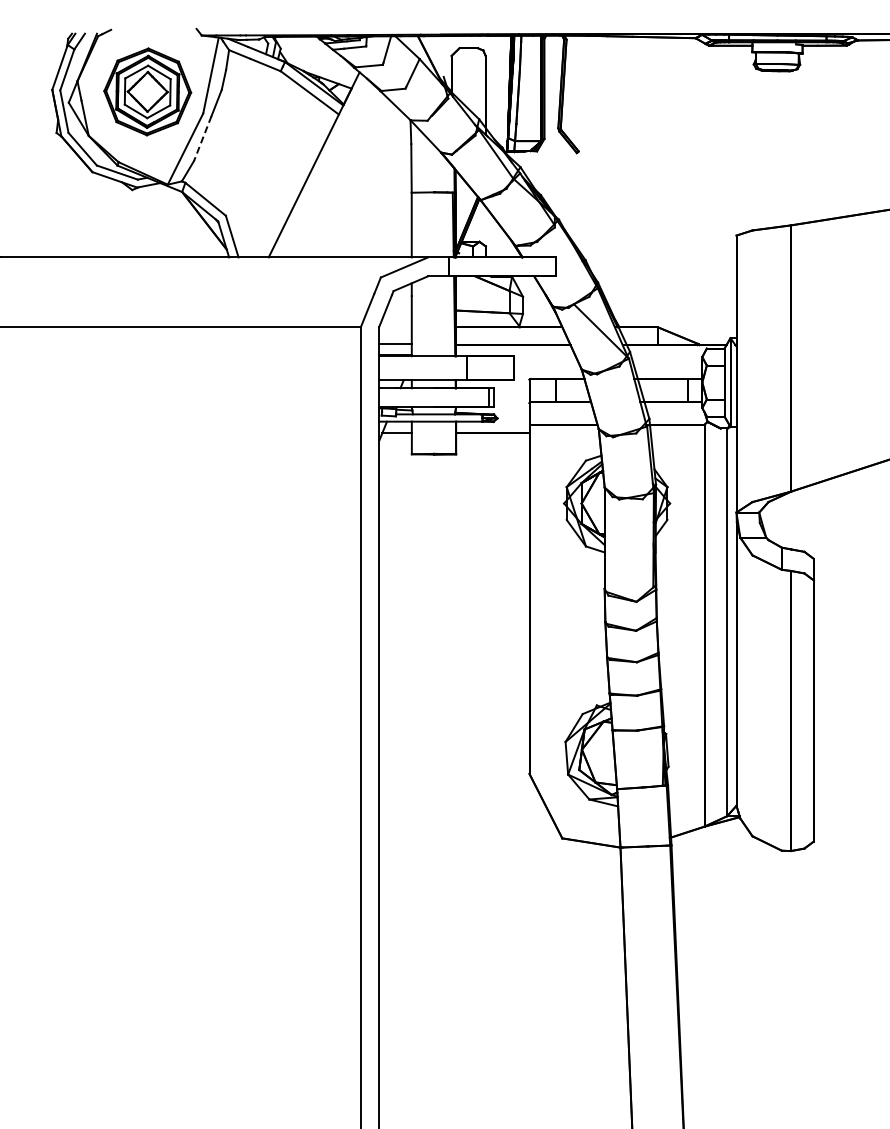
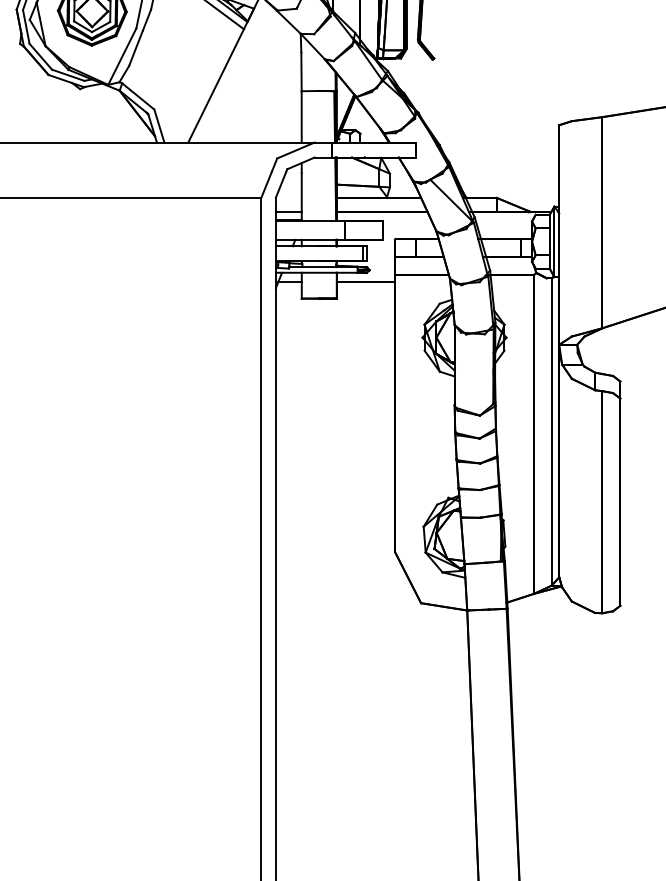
line: (202, 138) -> (135, 48), dashed -> solid

